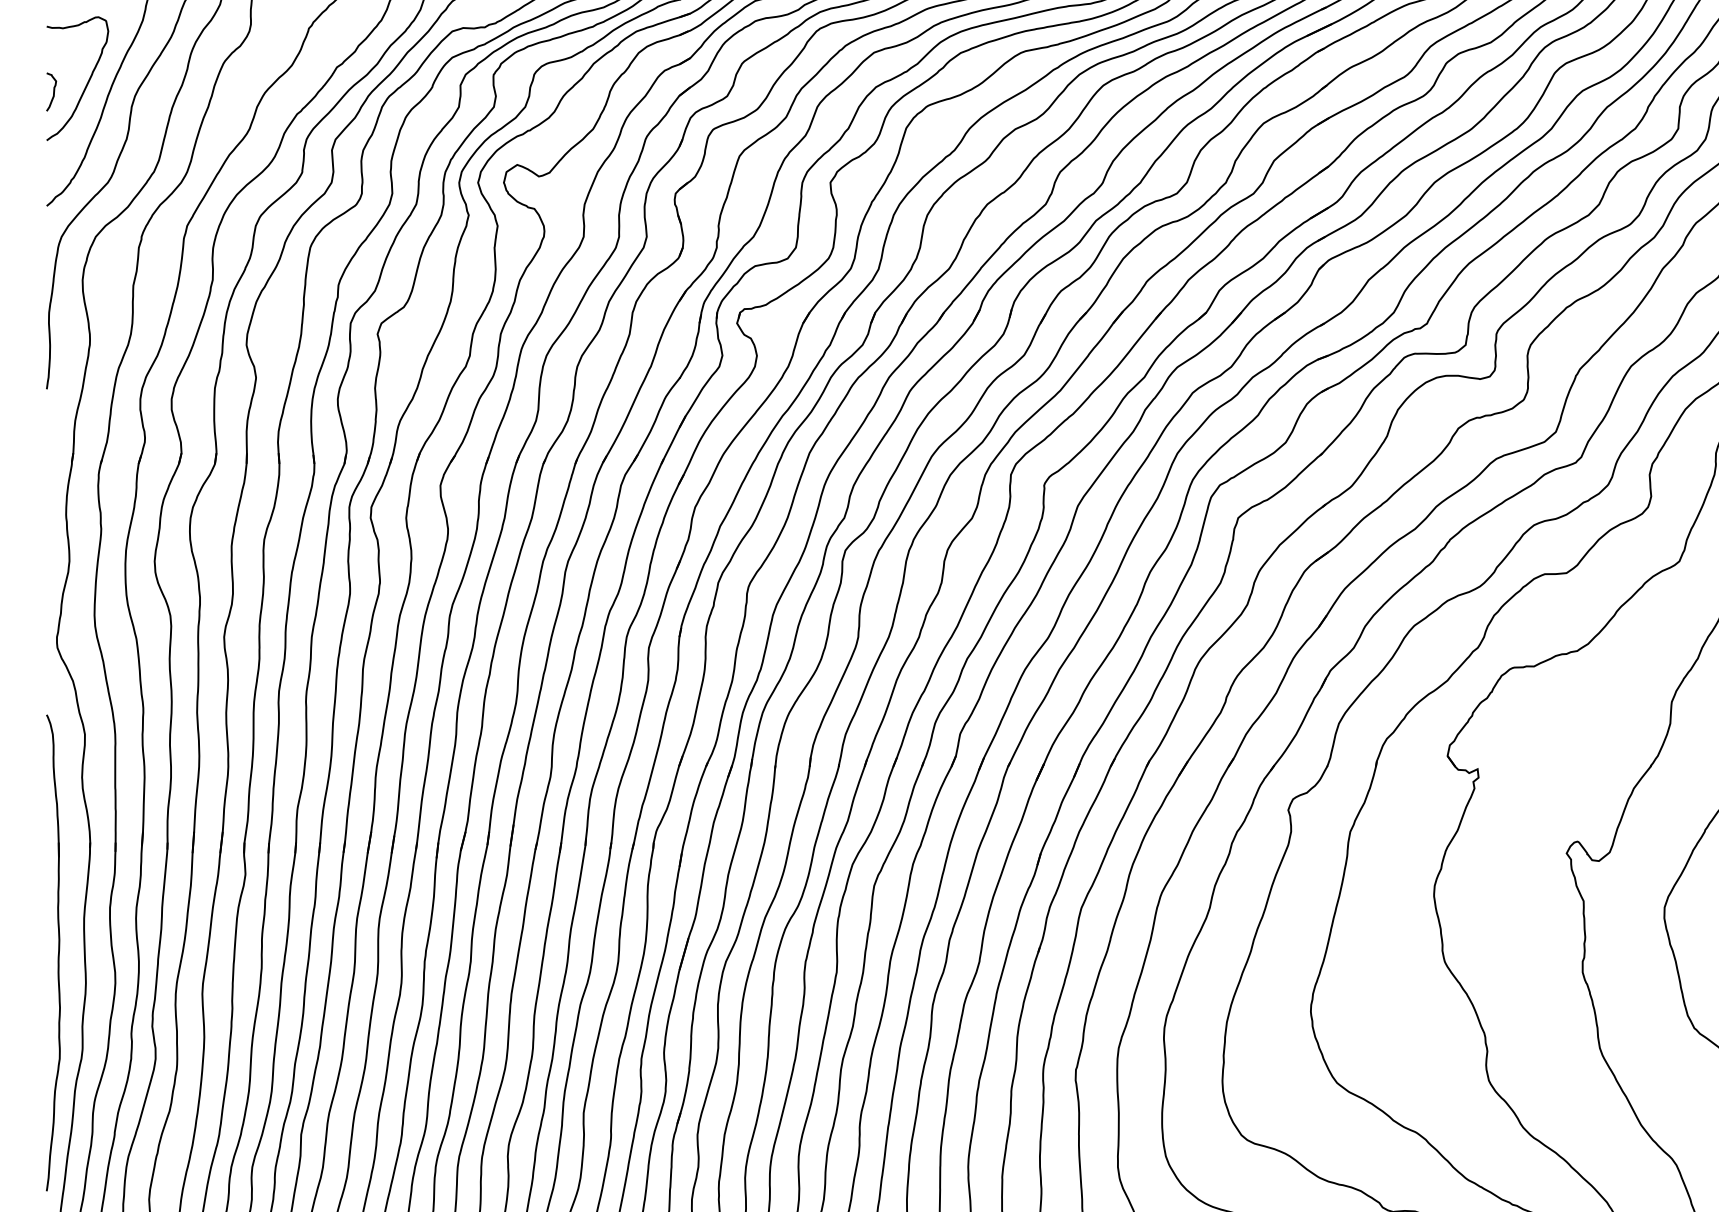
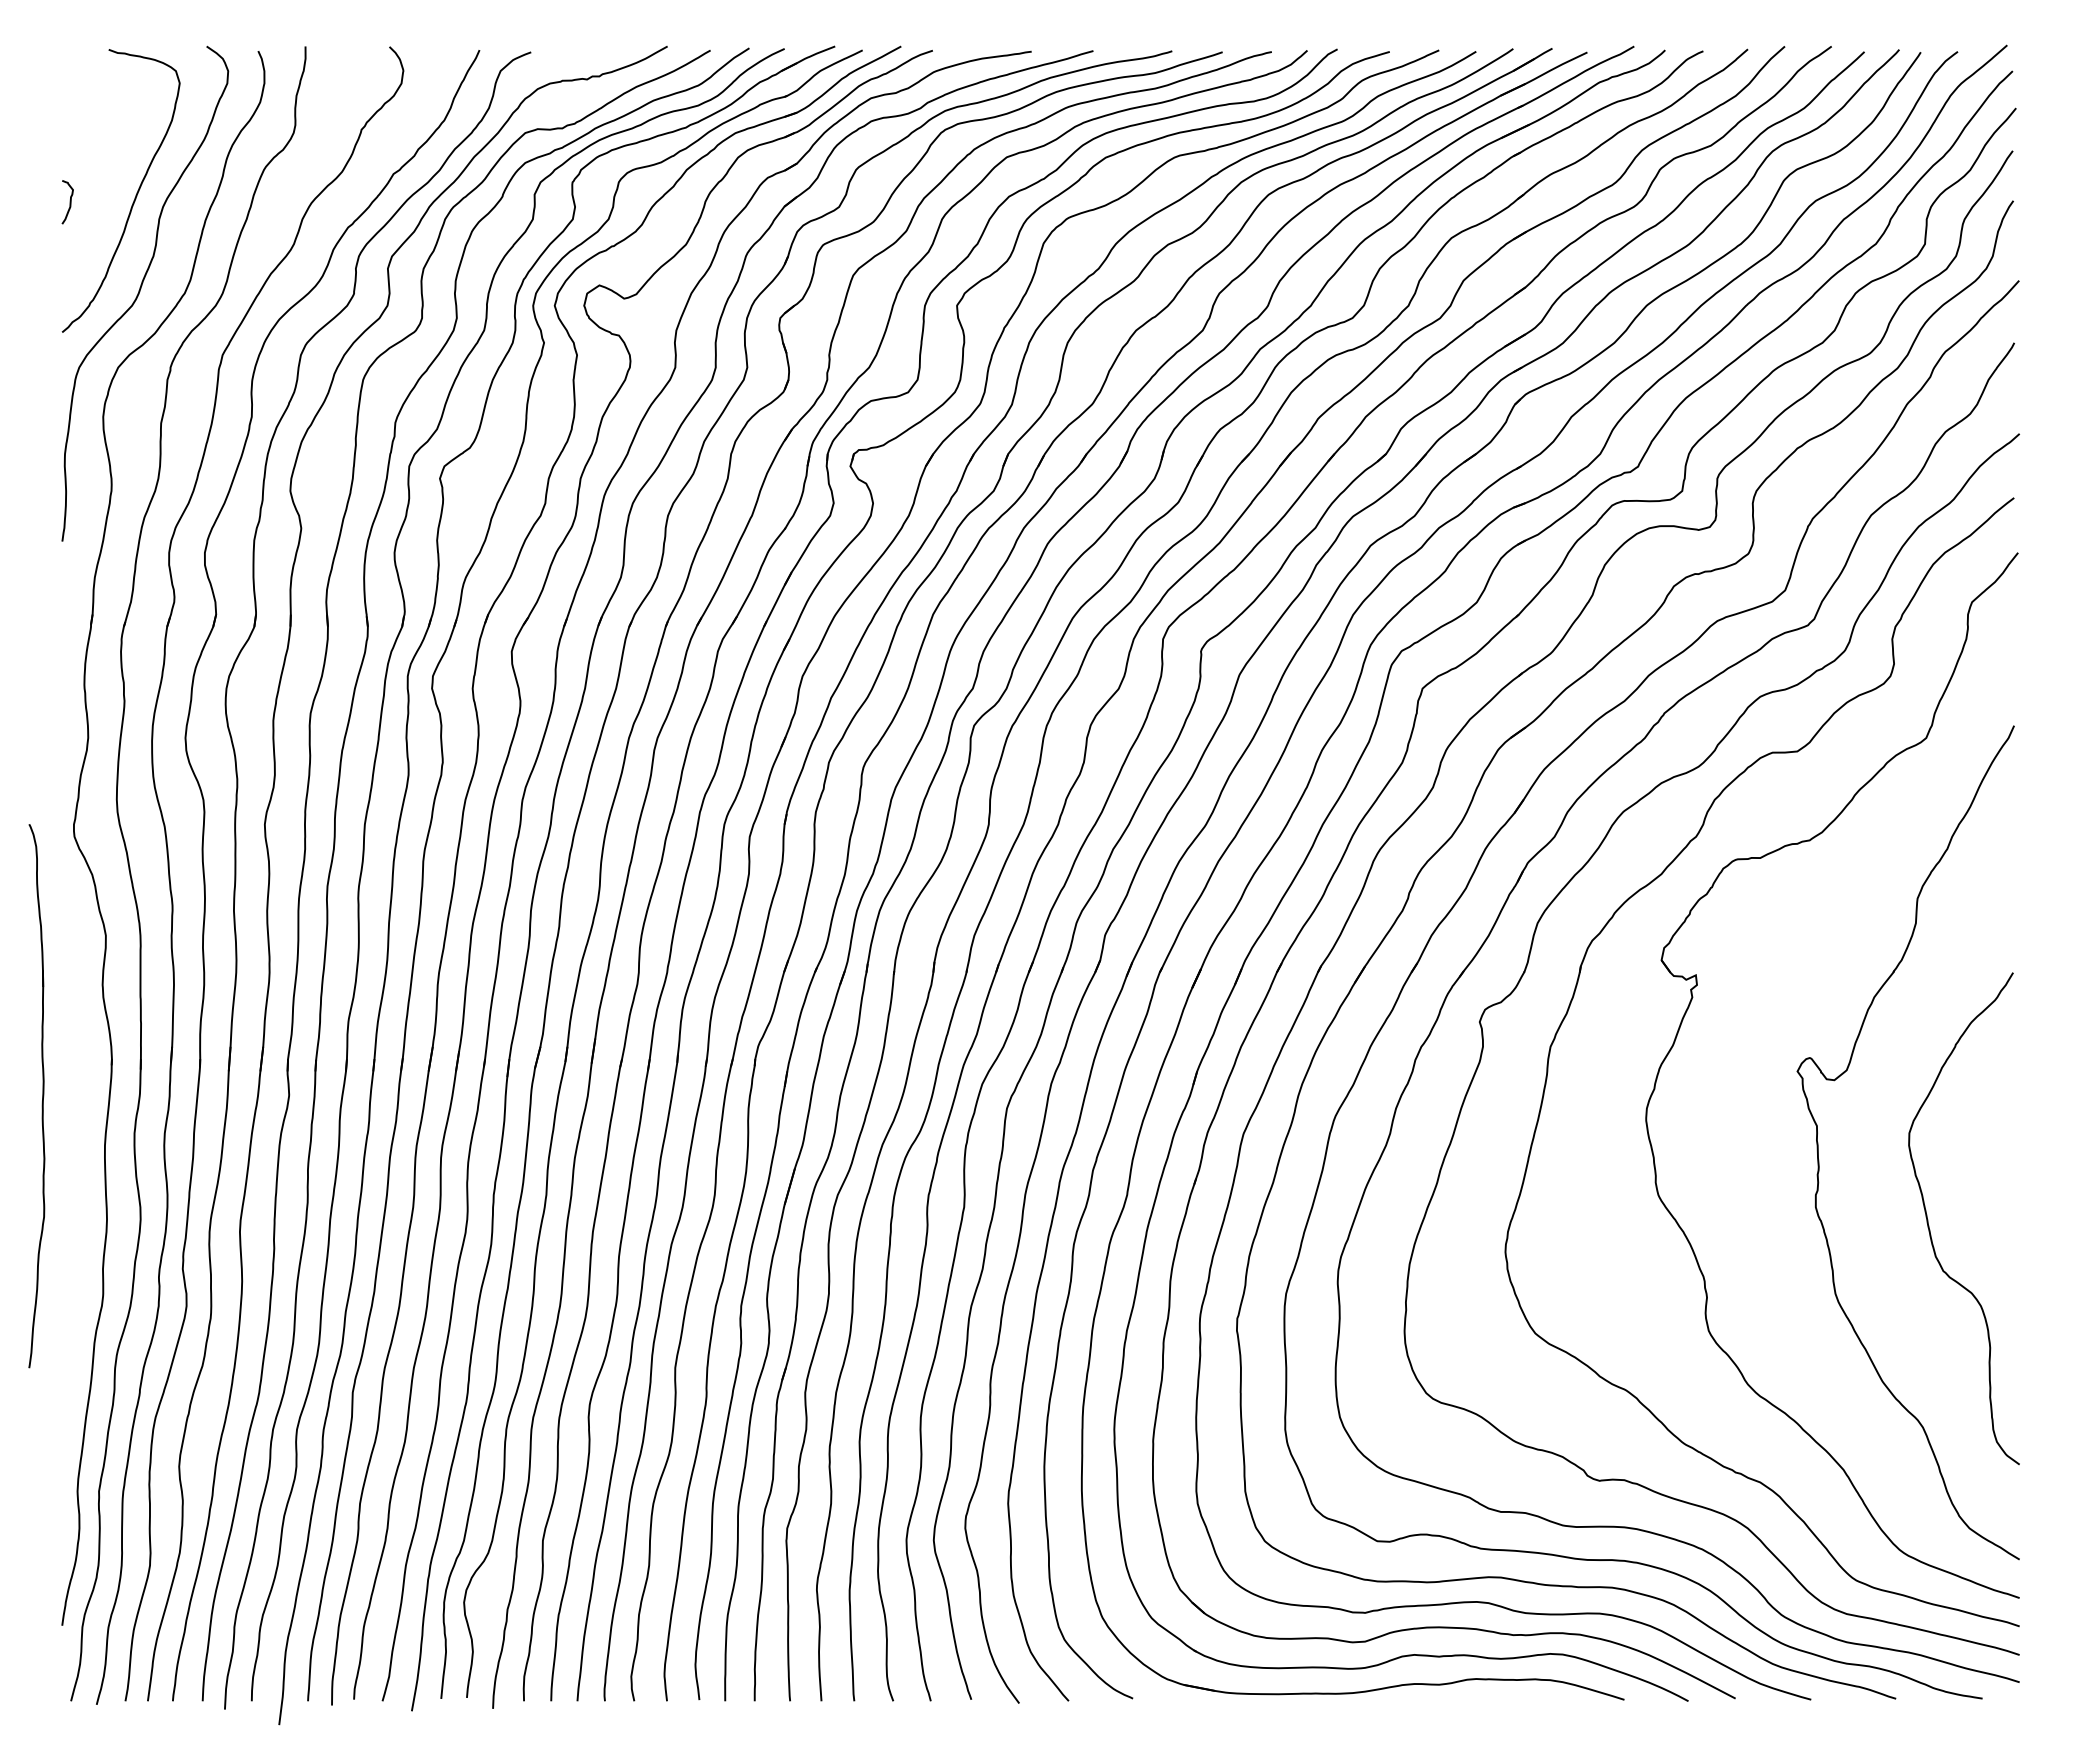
curve: (87, 82) -> (108, 191), removed
part: (53, 953) -> (36, 1096), moved

